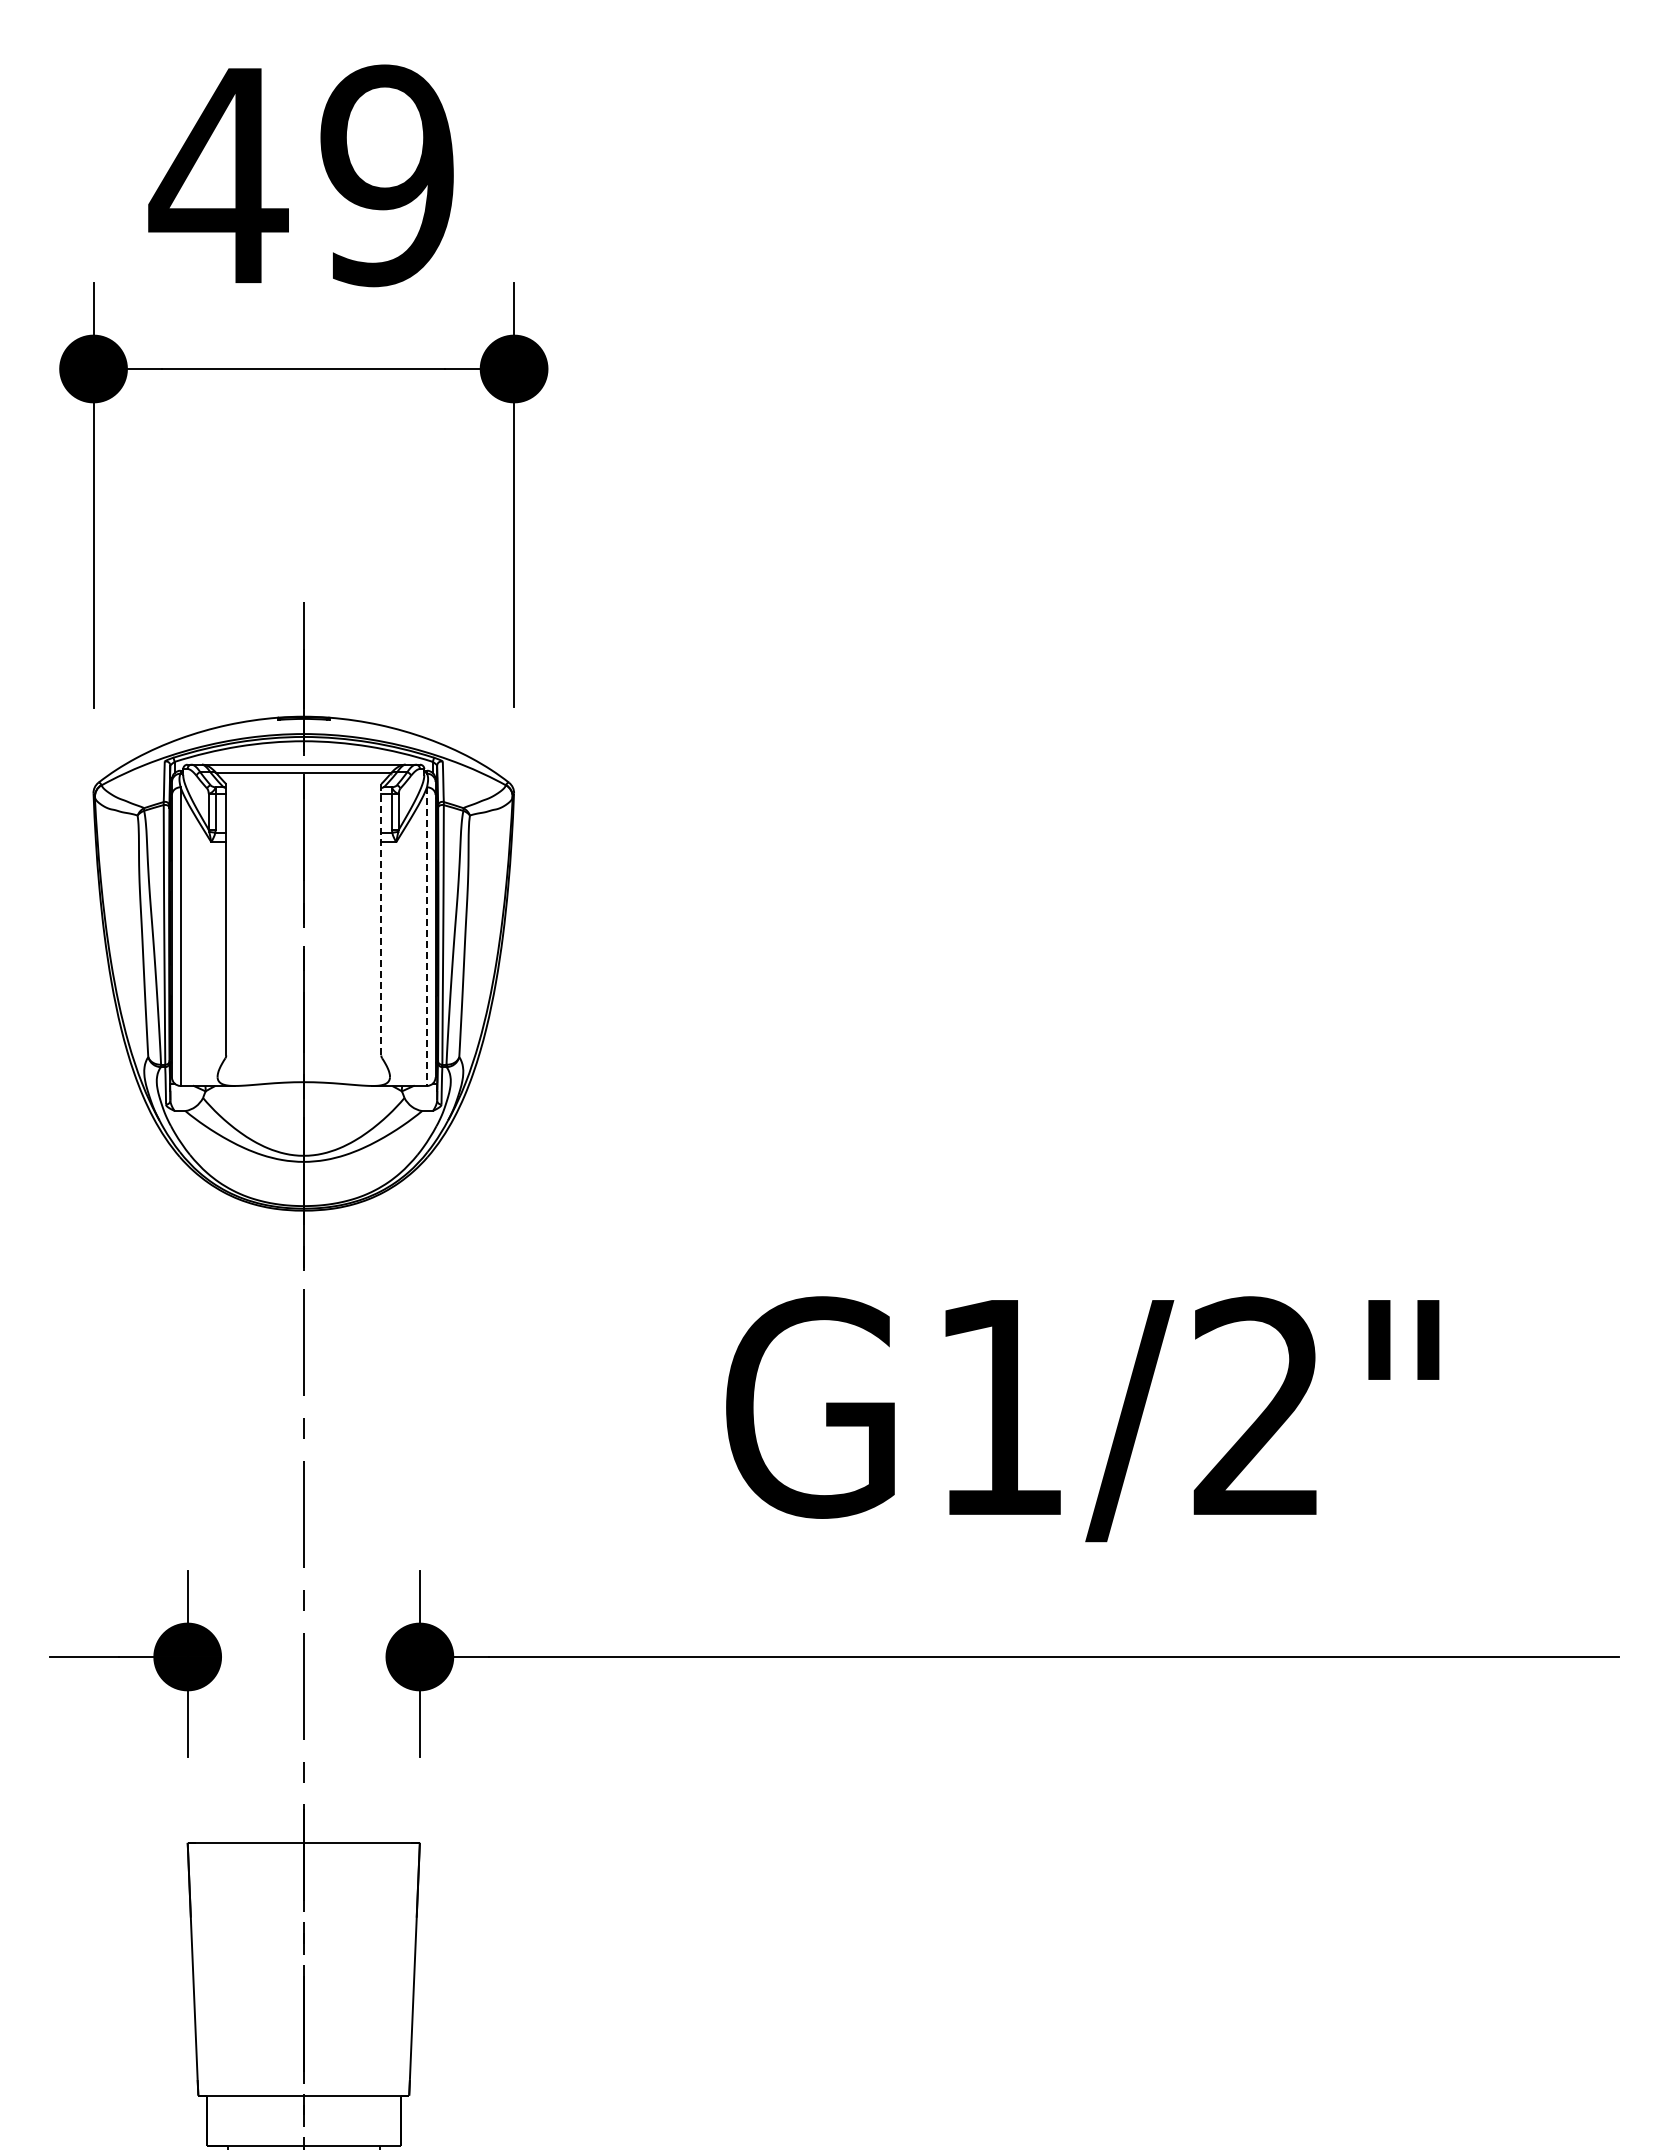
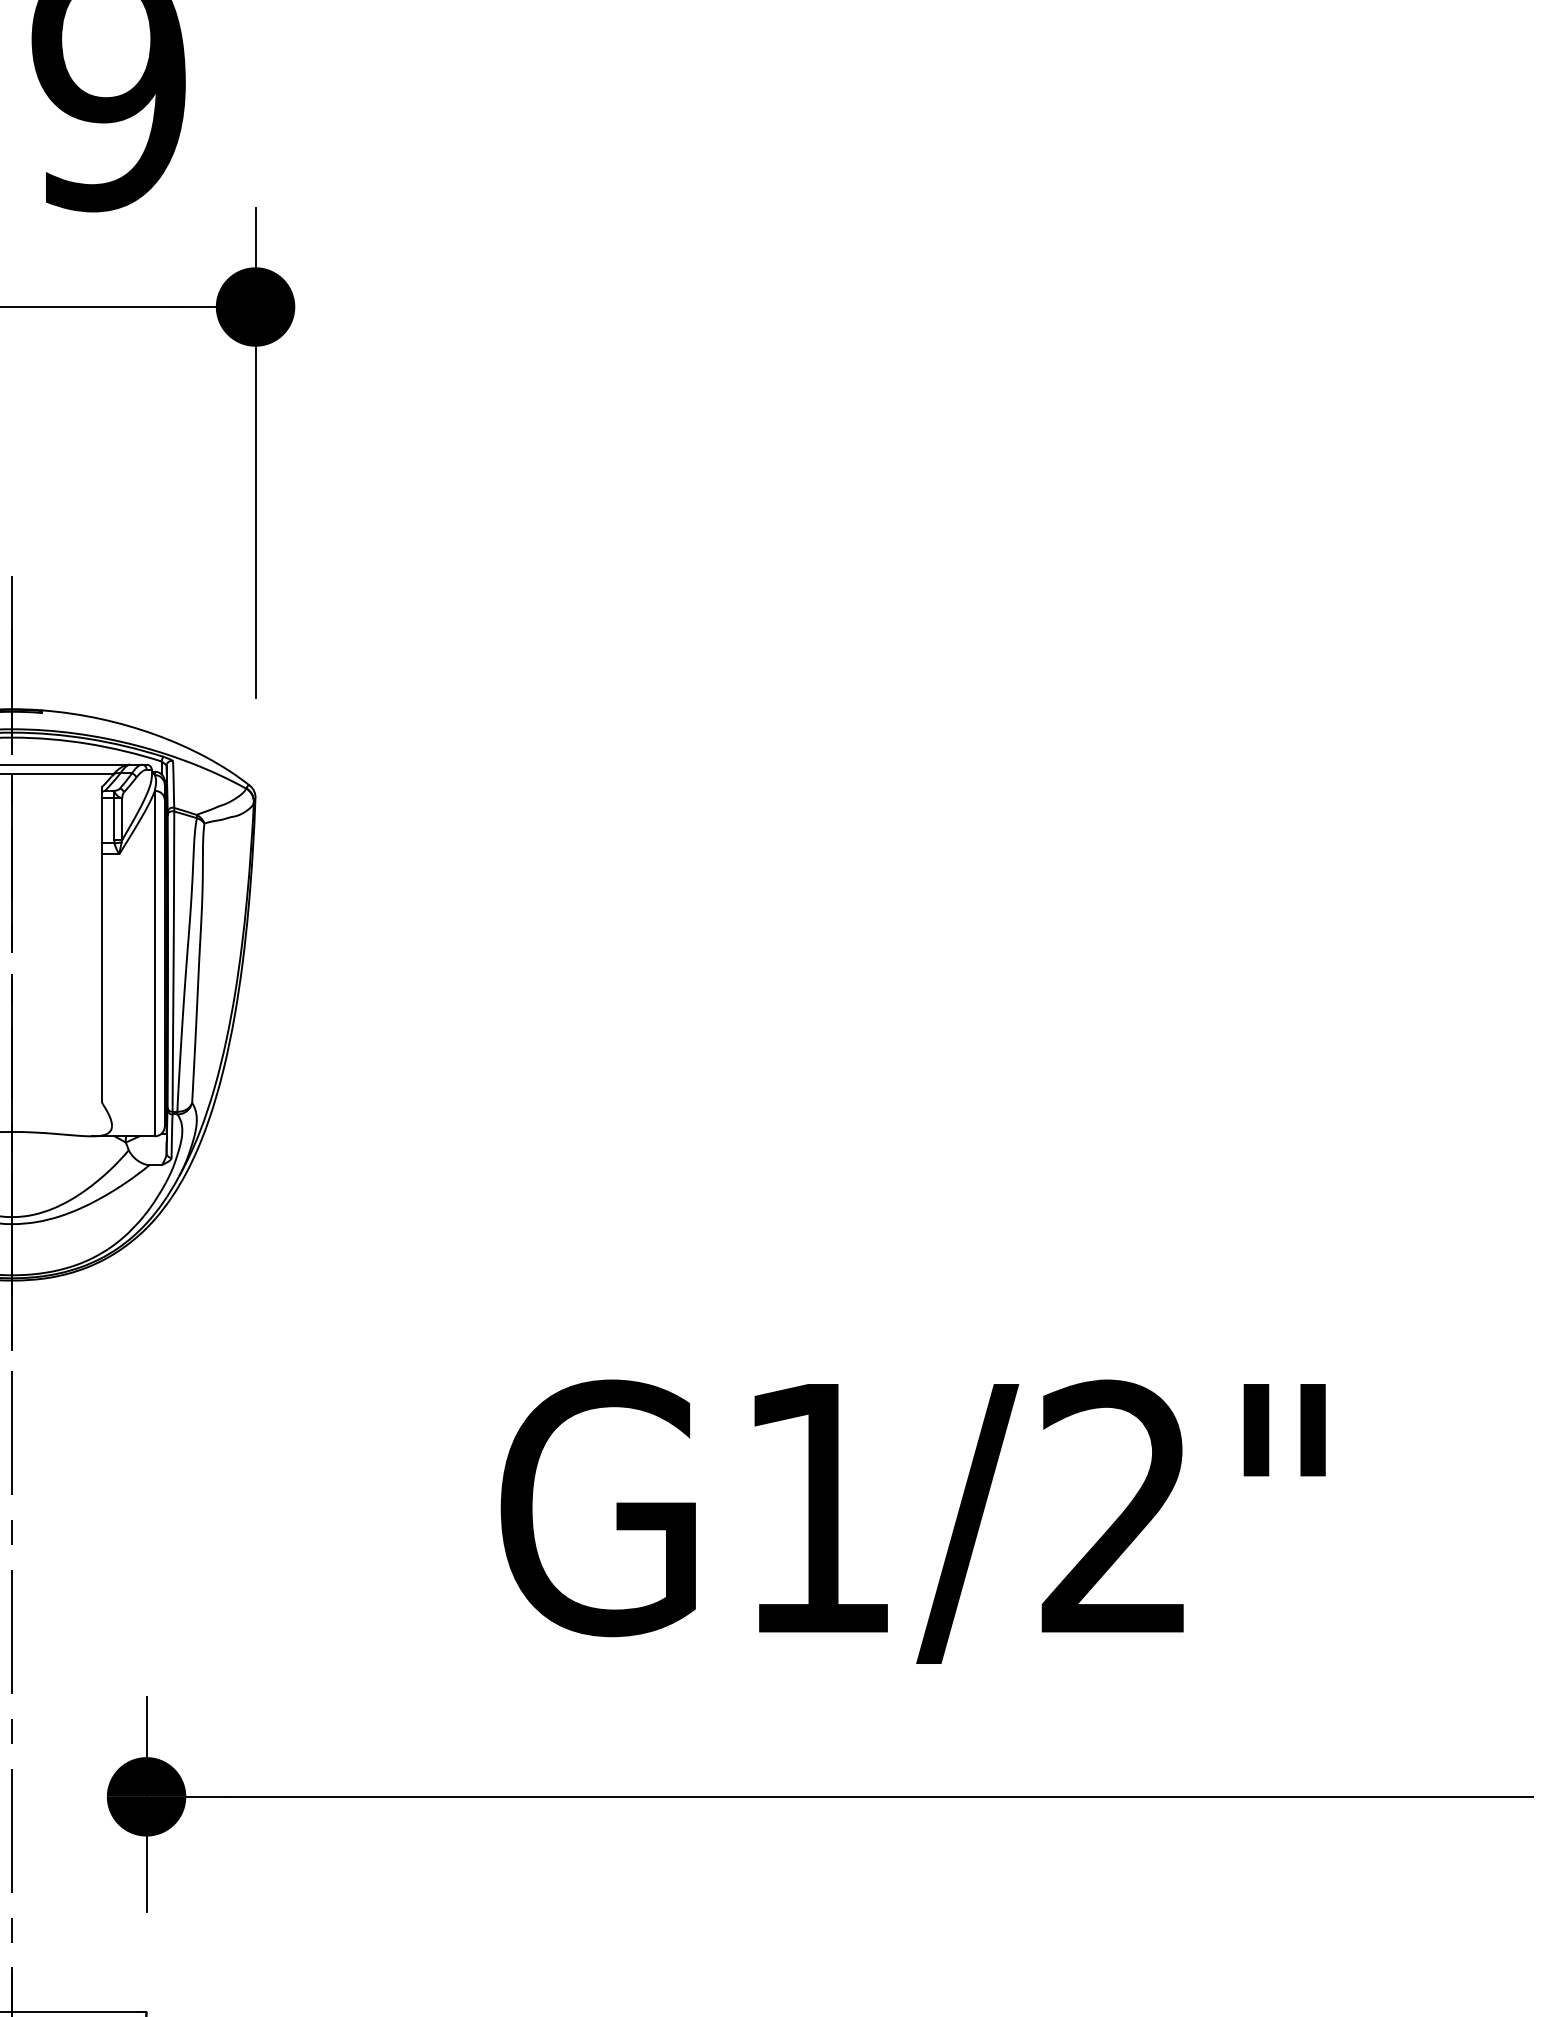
line: (381, 919) -> (102, 943), dashed -> solid
line: (427, 937) -> (155, 964), dashed -> solid

